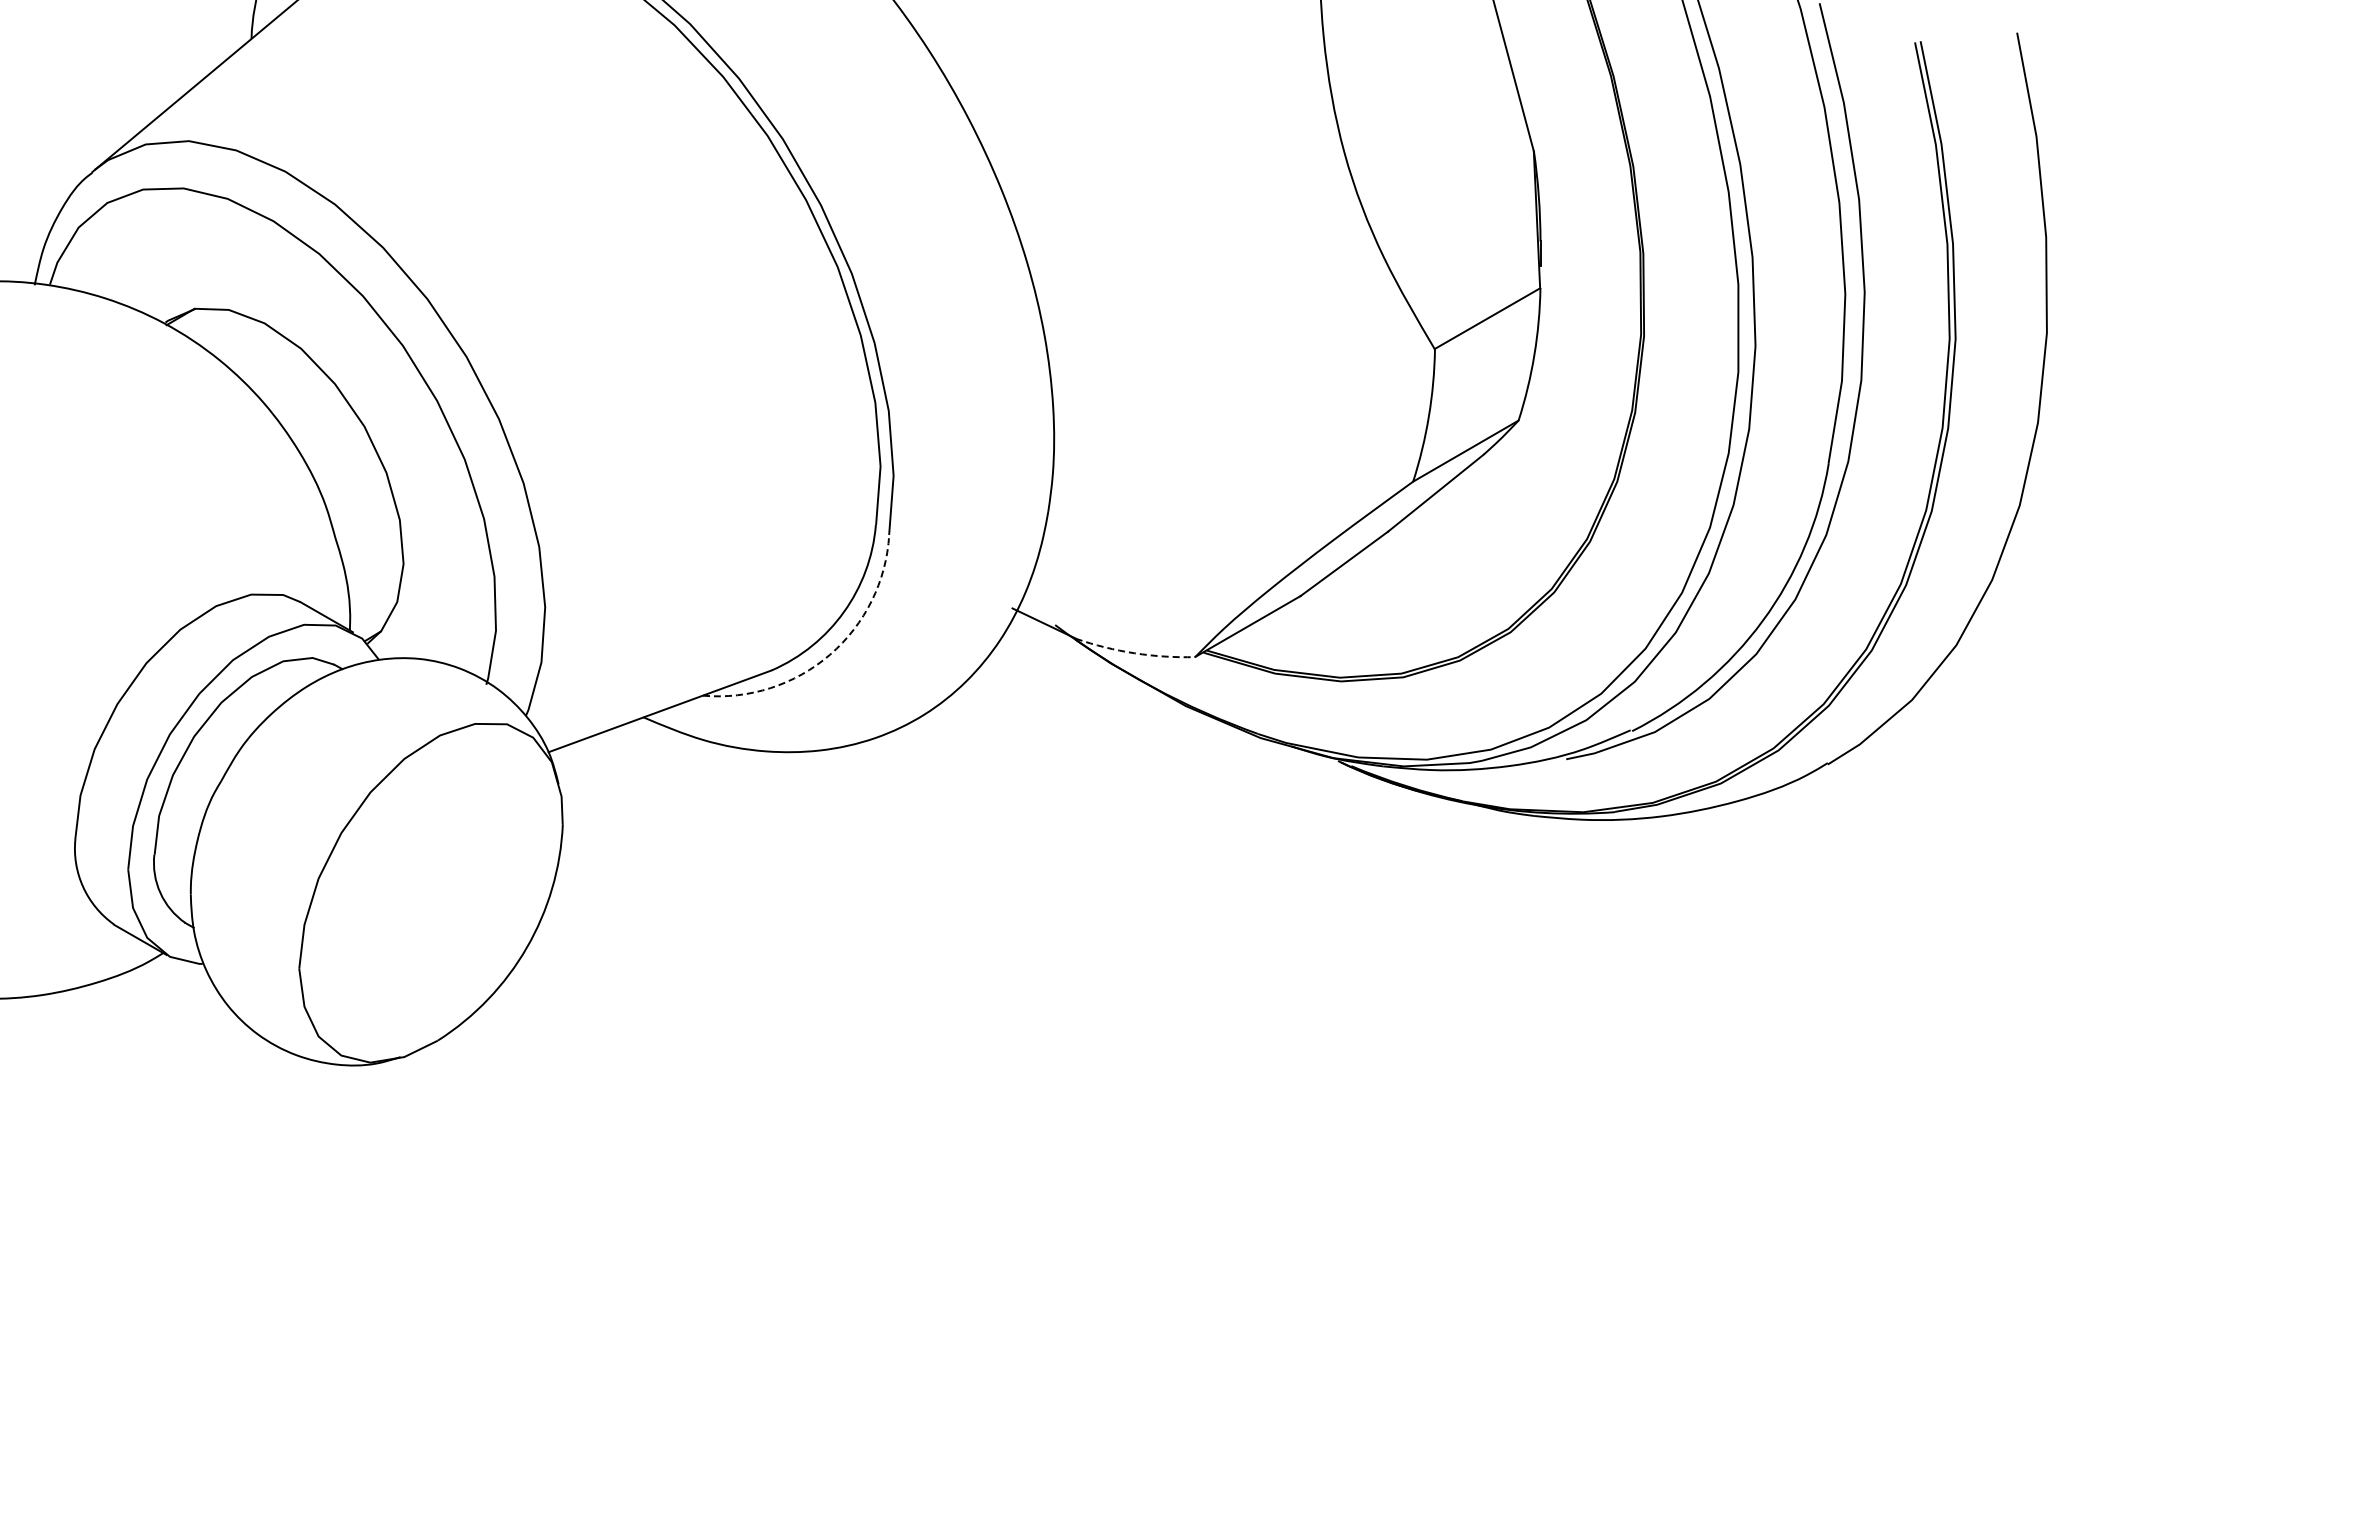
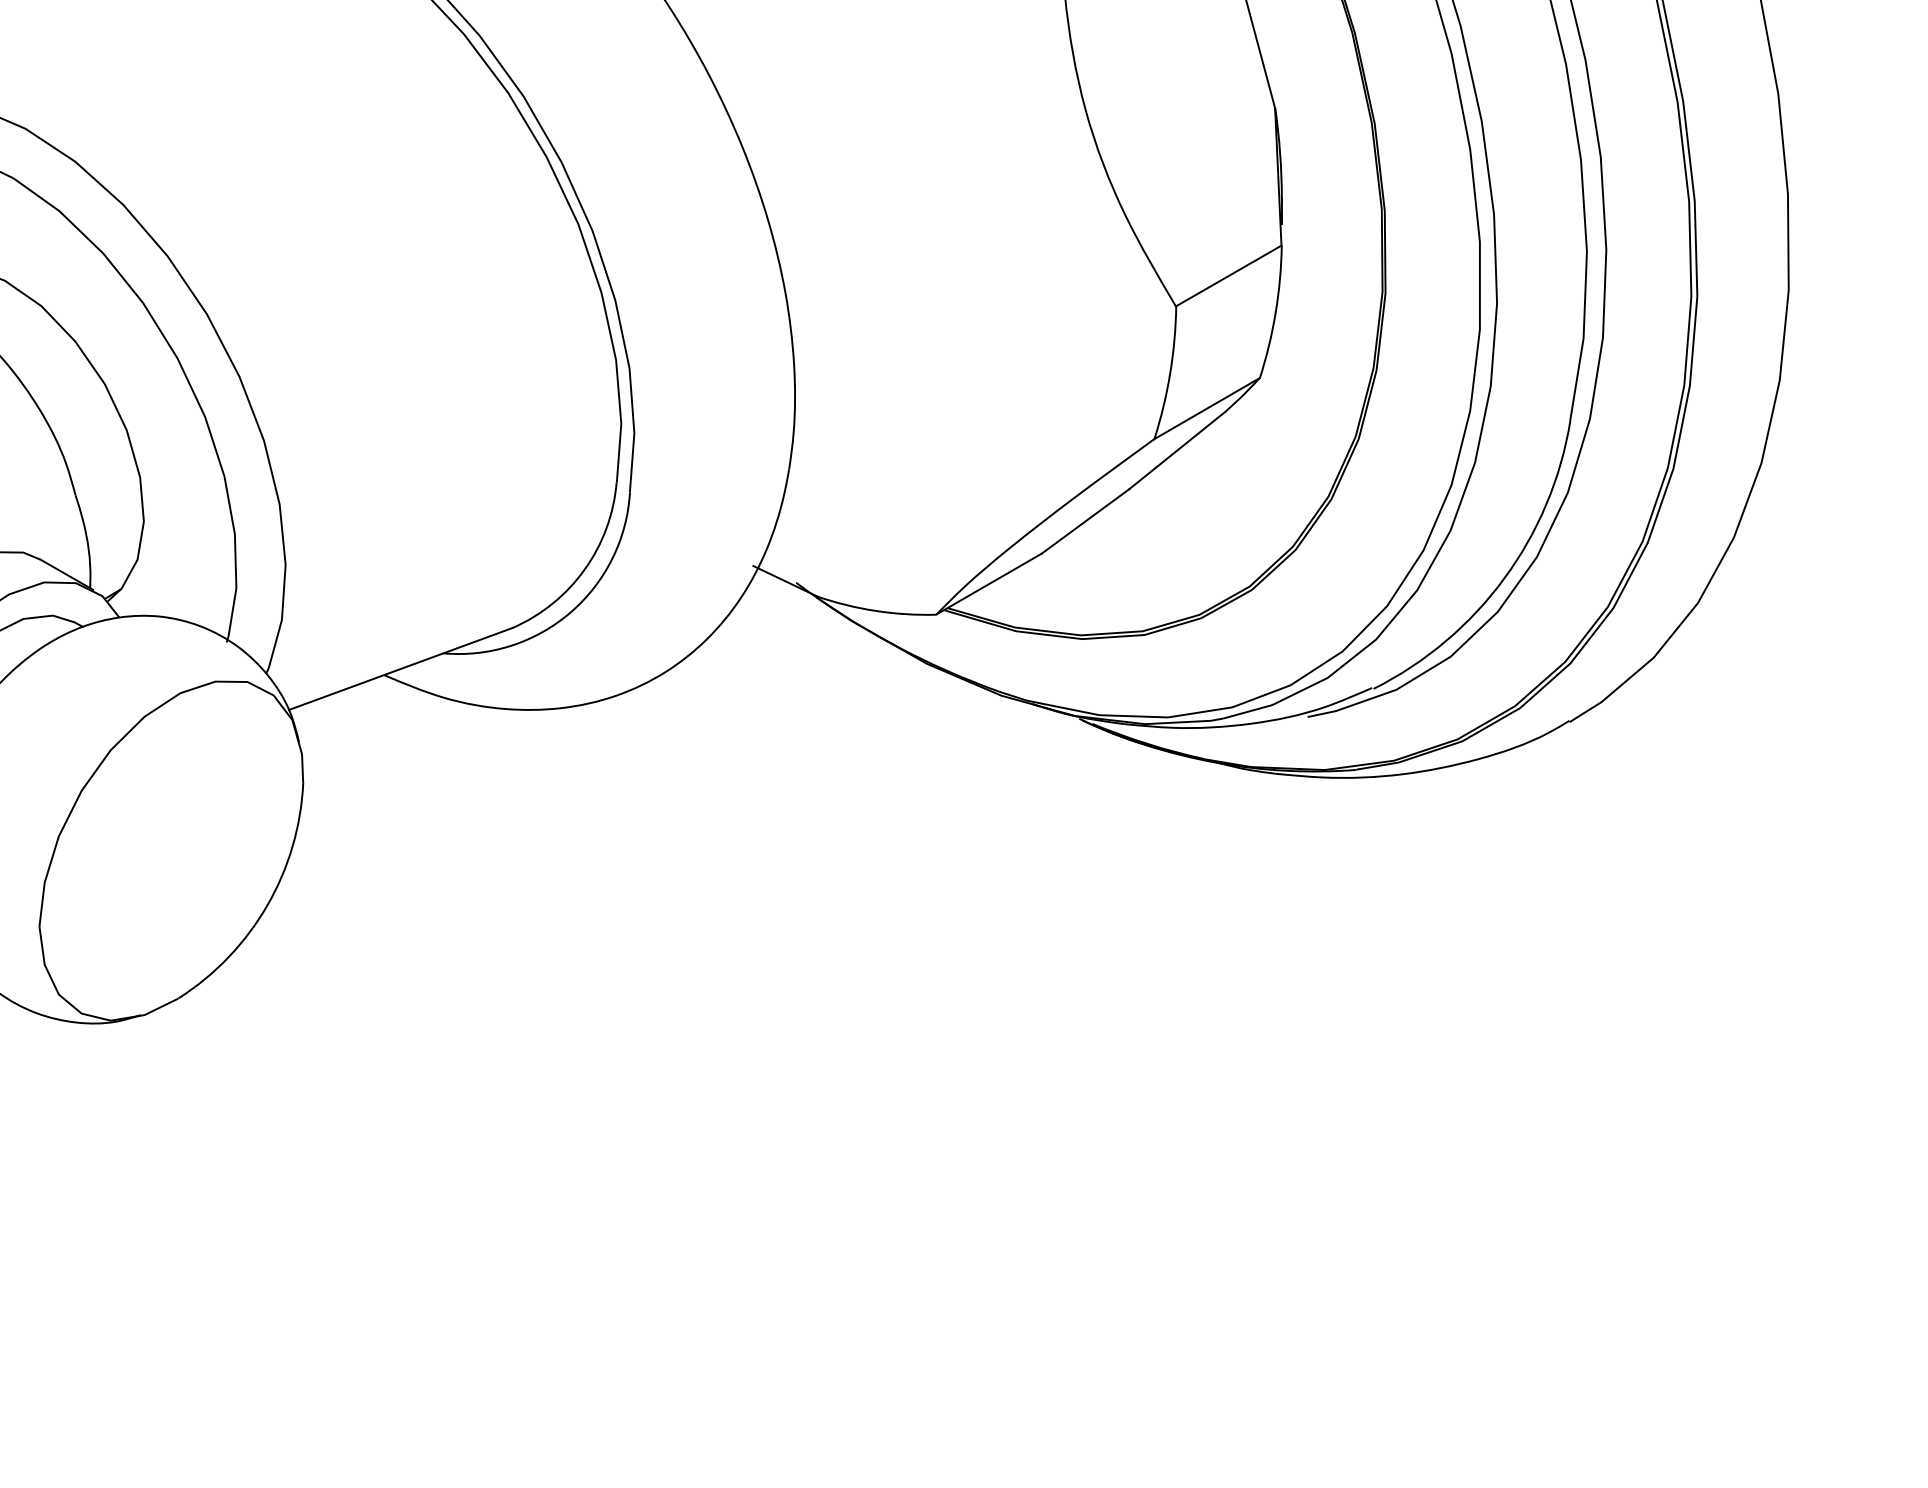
arc: (1134, 653) -> (875, 611), dashed -> solid
arc: (830, 654) -> (571, 612), dashed -> solid

